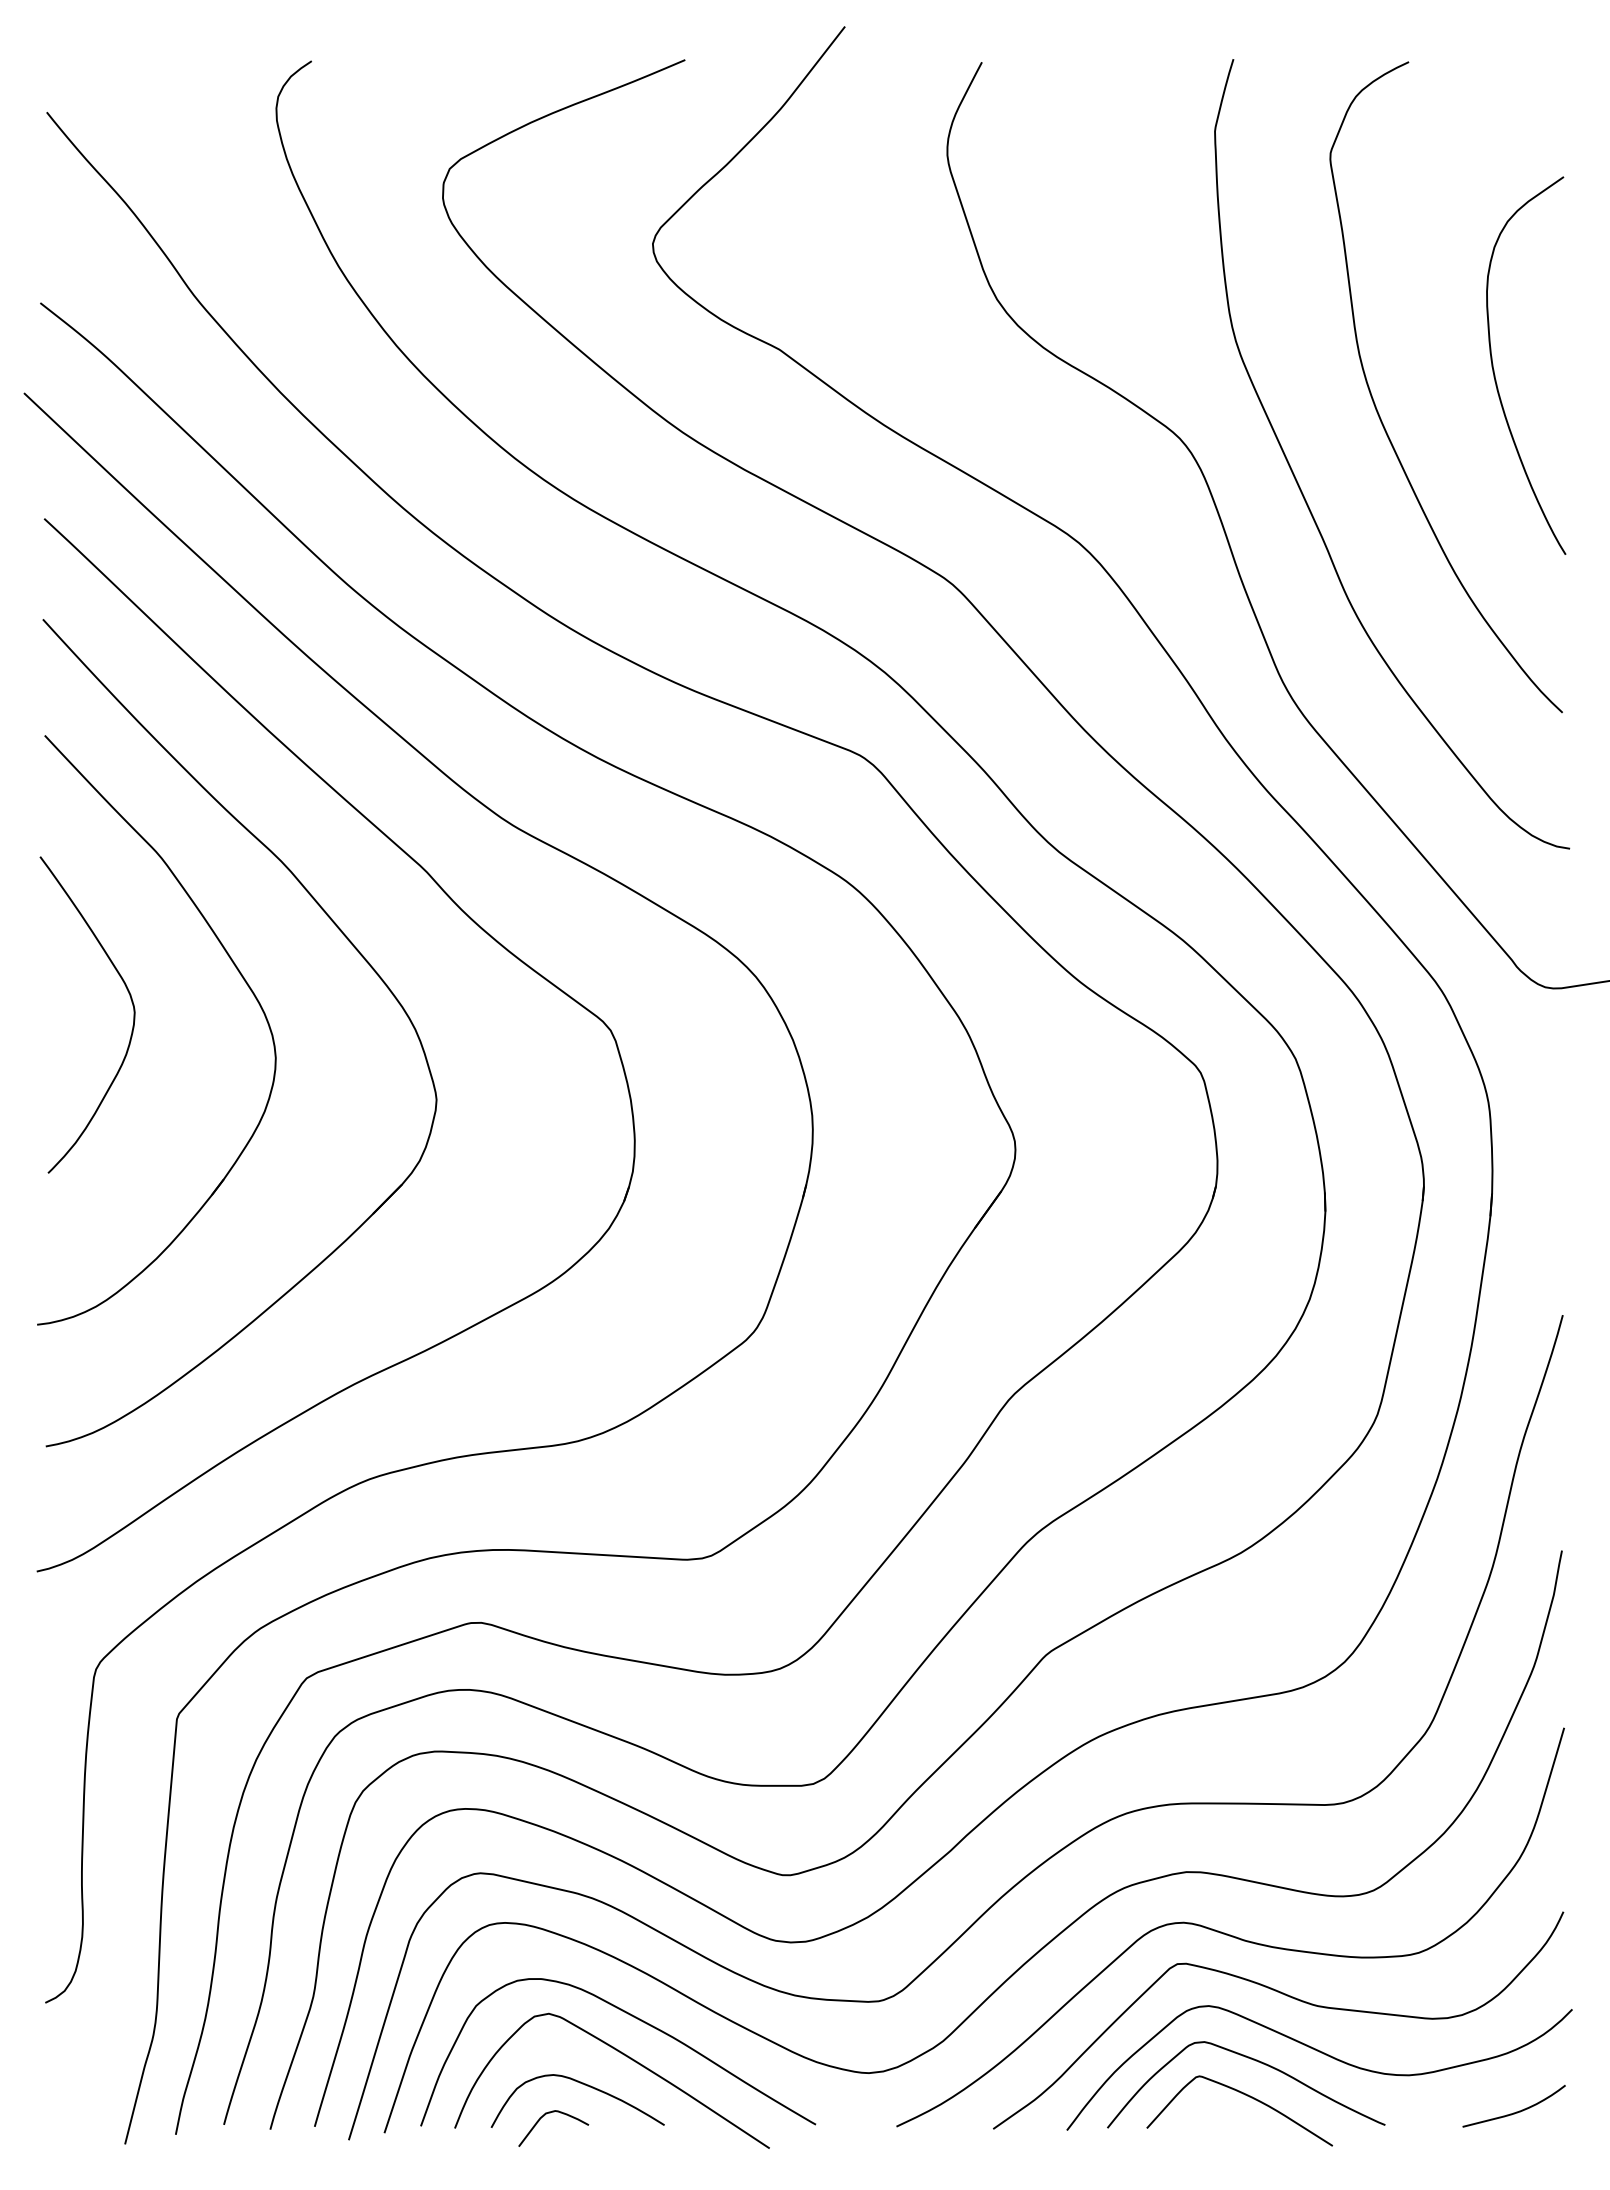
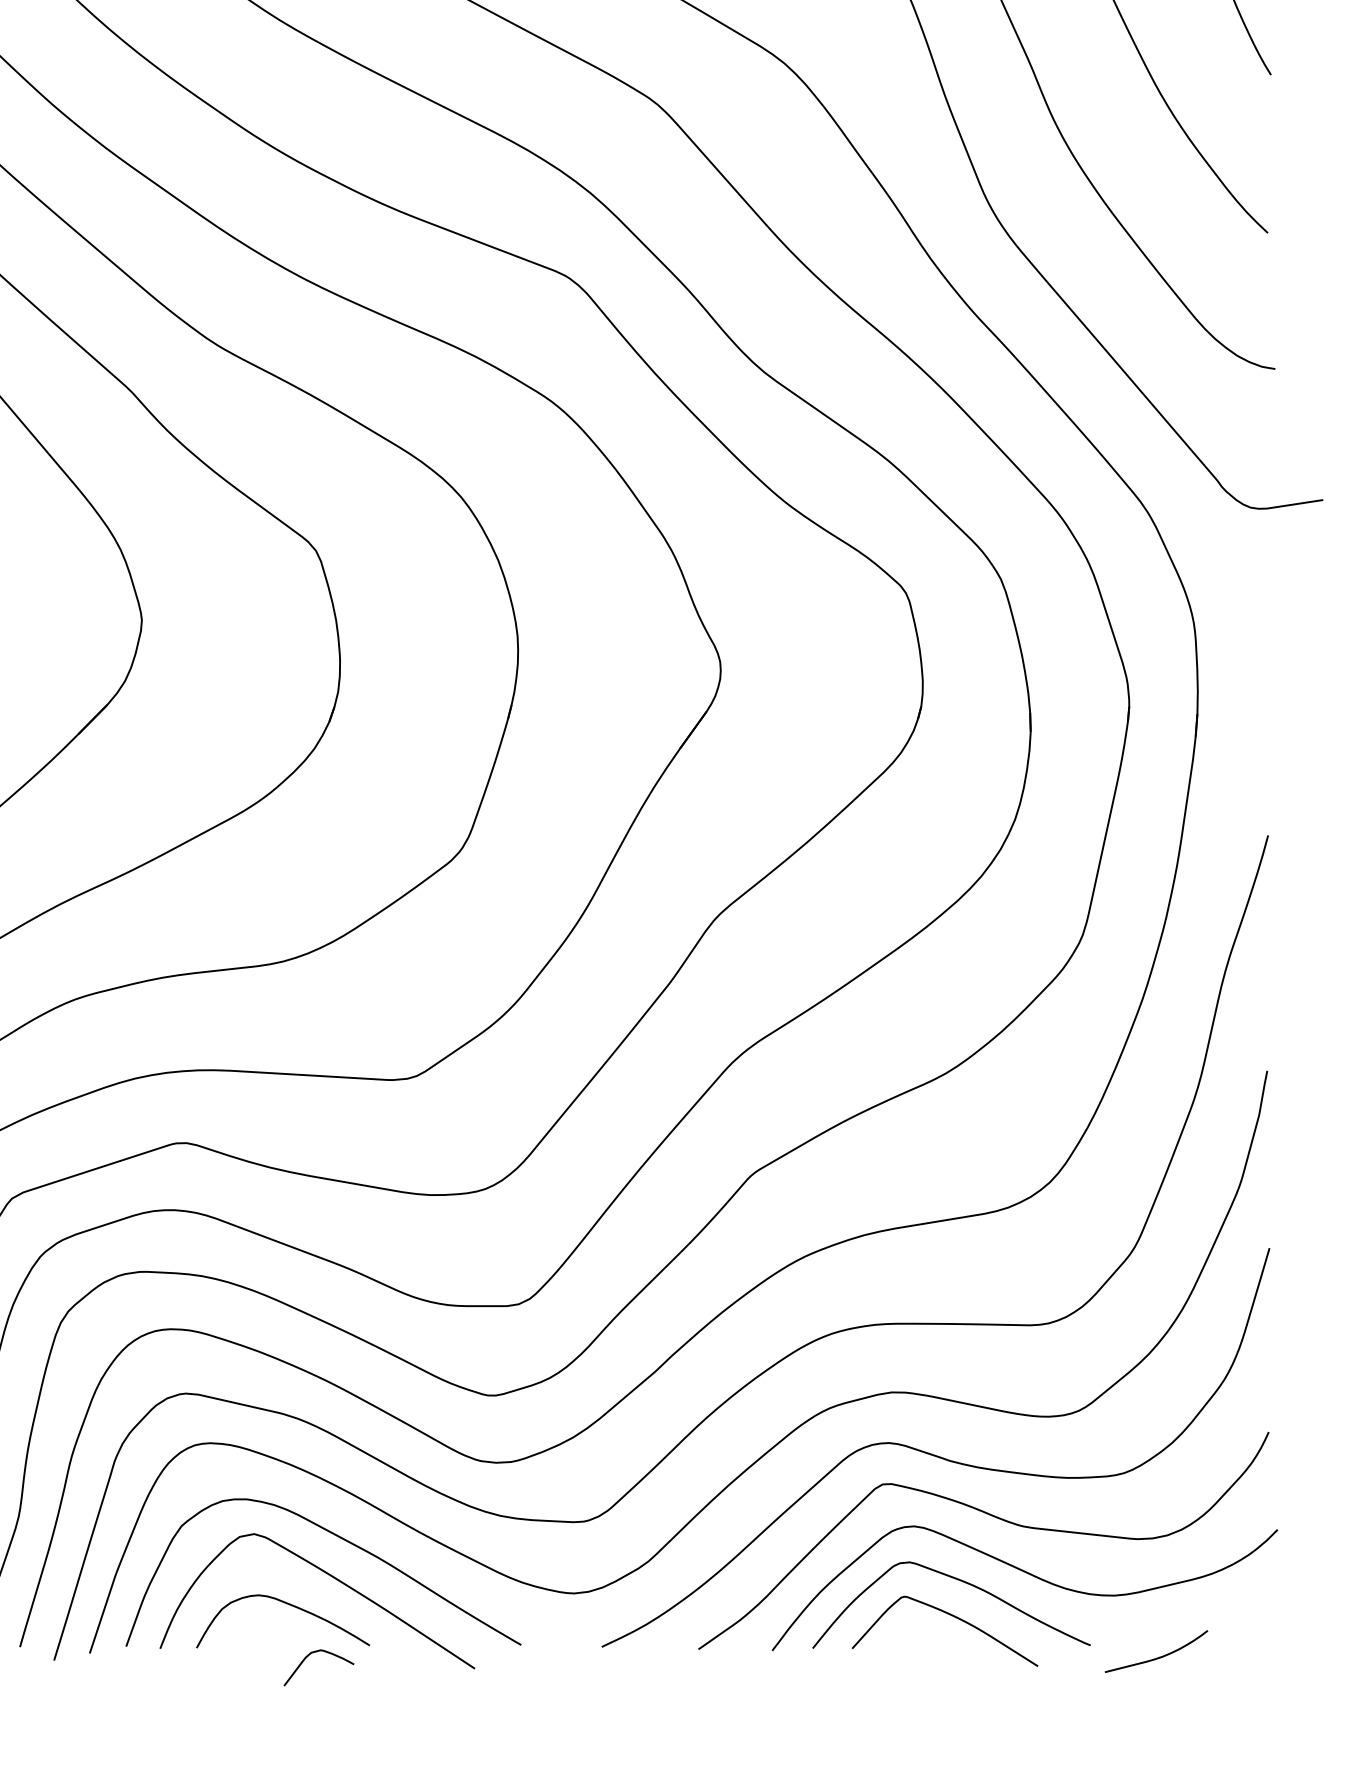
curve: (1516, 2111) -> (1158, 1656), moved
curve: (544, 2116) -> (309, 1655), moved

